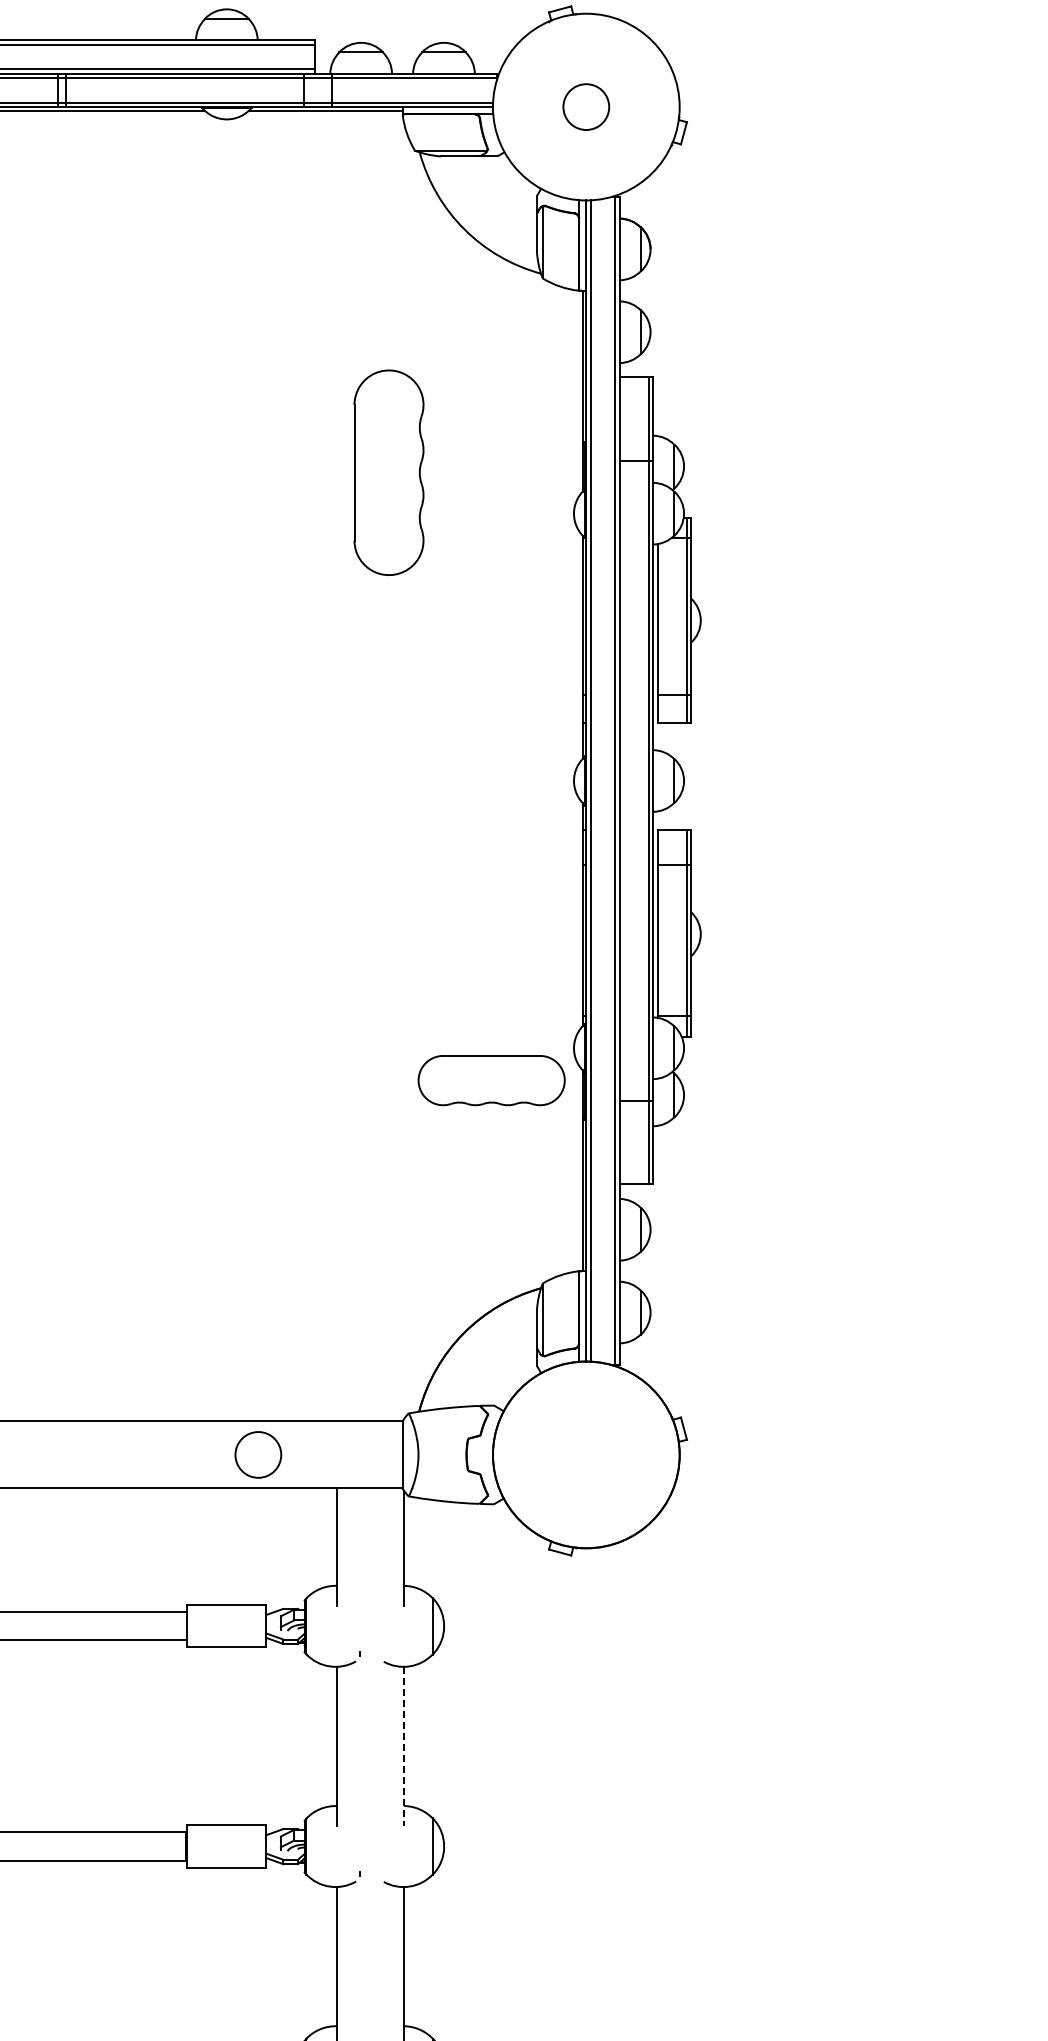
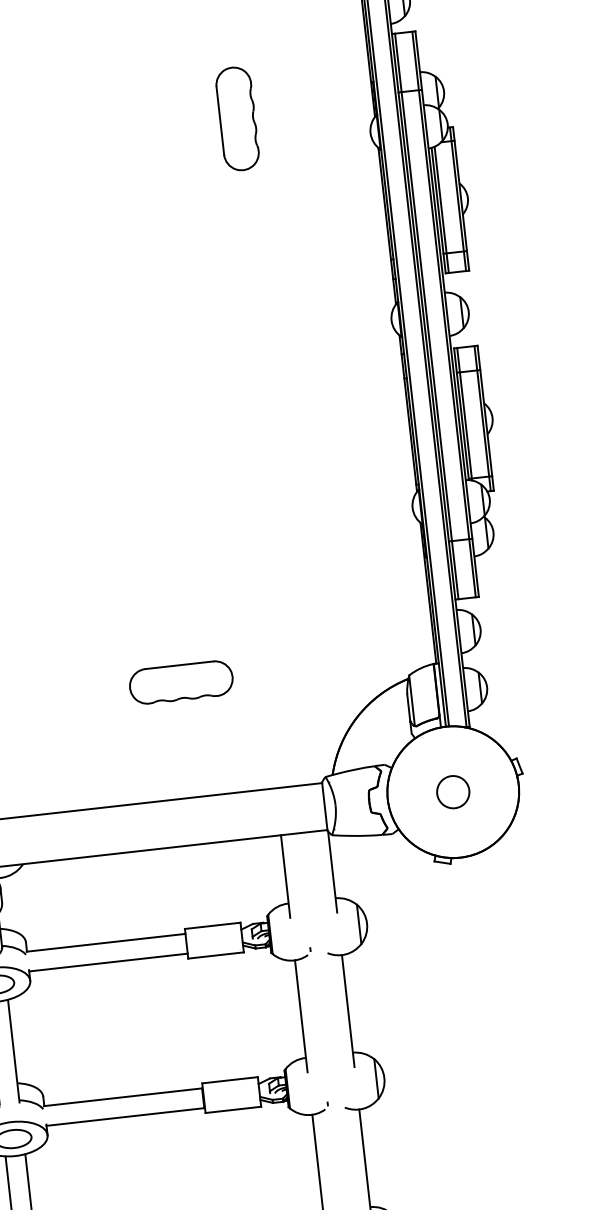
part: (388, 472) -> (237, 118), size x0.71
line: (662, 633) -> (442, 210), added
line: (624, 780) -> (426, 316), added
line: (662, 924) -> (464, 414), added
part: (491, 1080) -> (181, 682), moved
circle: (258, 1454) -> (453, 791), moved
line: (403, 1746) -> (347, 1011), dashed -> solid

